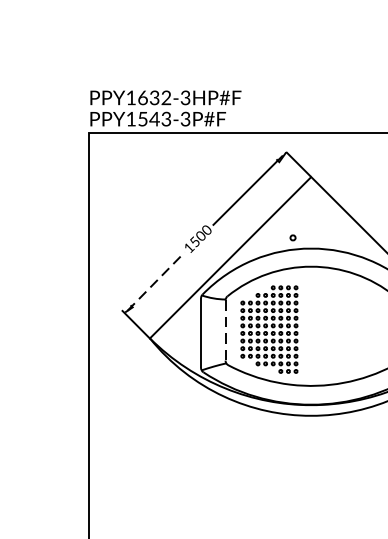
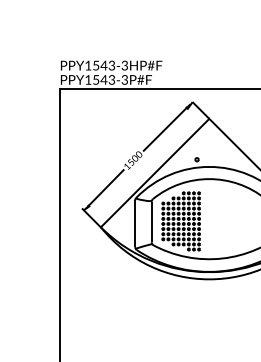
text: (155, 97) -> (104, 65), PPY1632-3HP#F -> PPY1543-3HP#F
line: (156, 282) -> (105, 189), dashed -> solid
line: (225, 331) -> (151, 222), dashed -> solid

